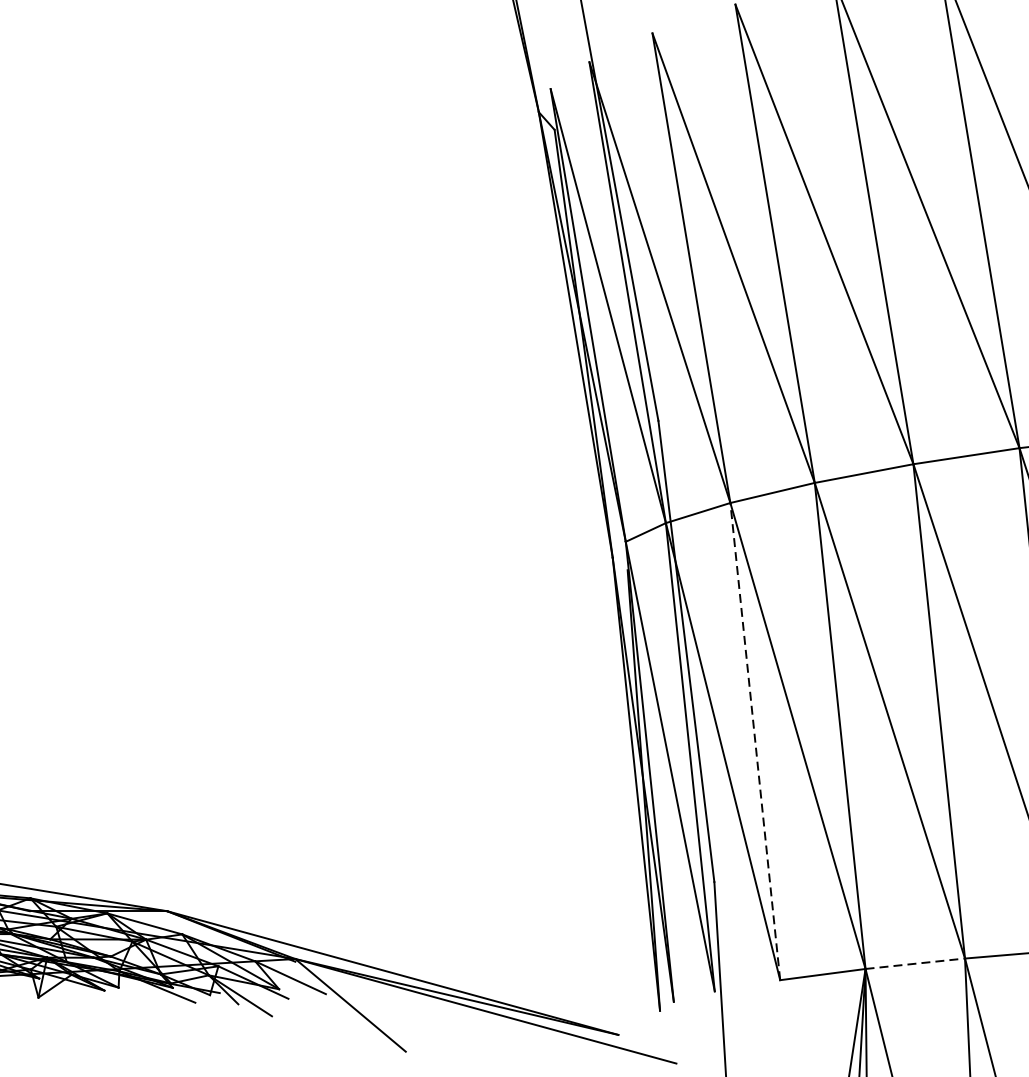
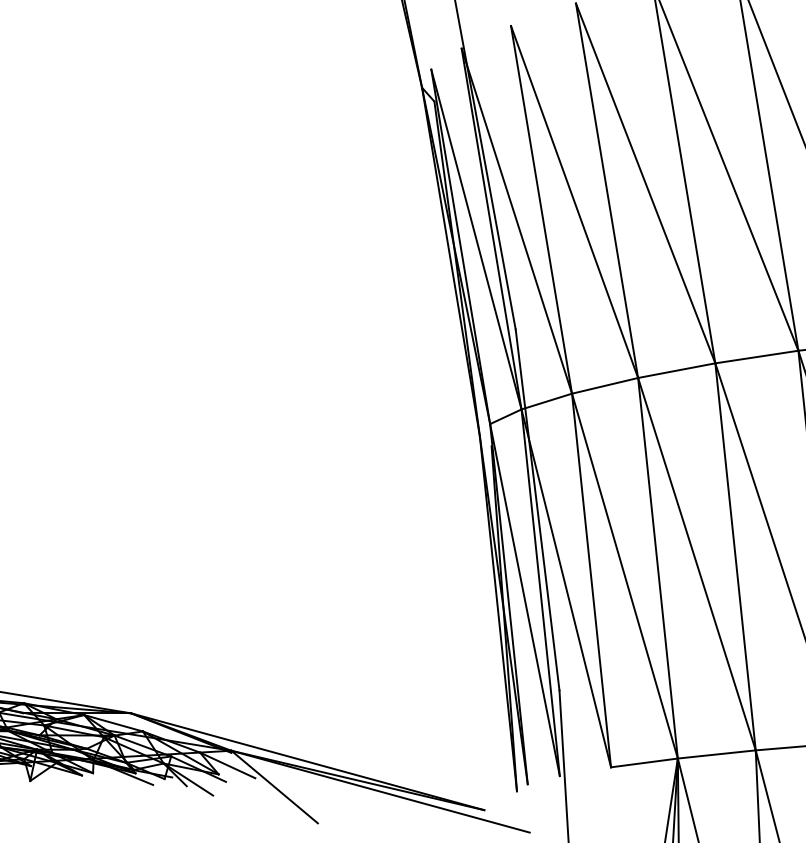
line: (755, 741) -> (591, 580), dashed -> solid
line: (916, 963) -> (717, 754), dashed -> solid

